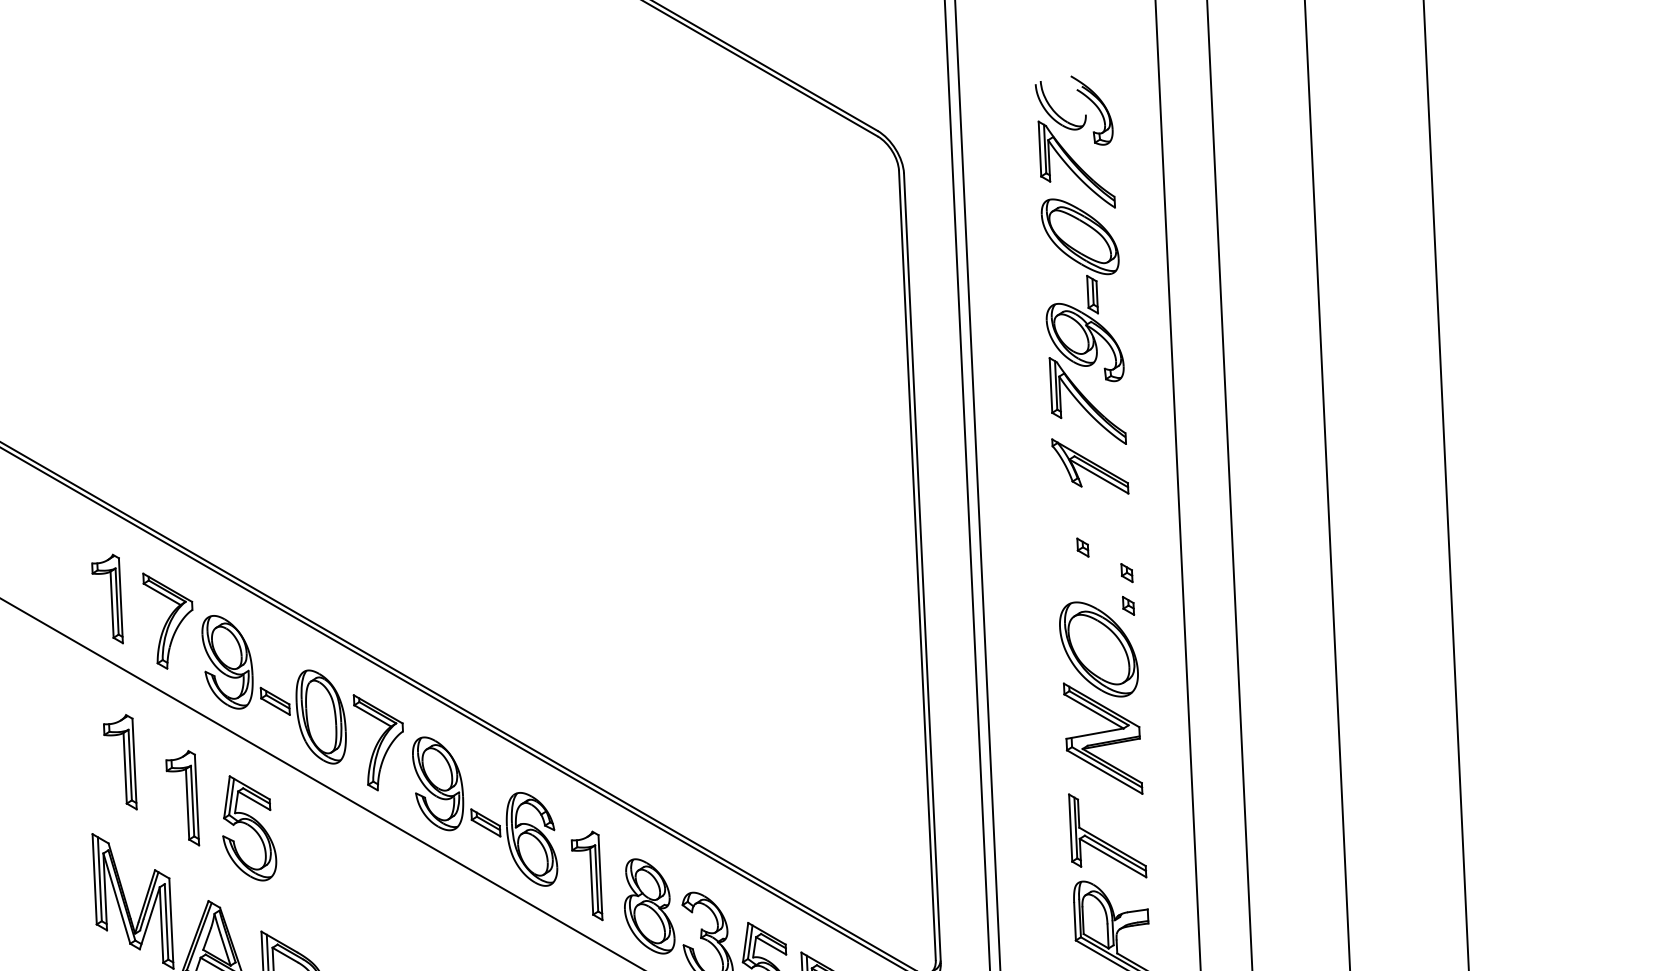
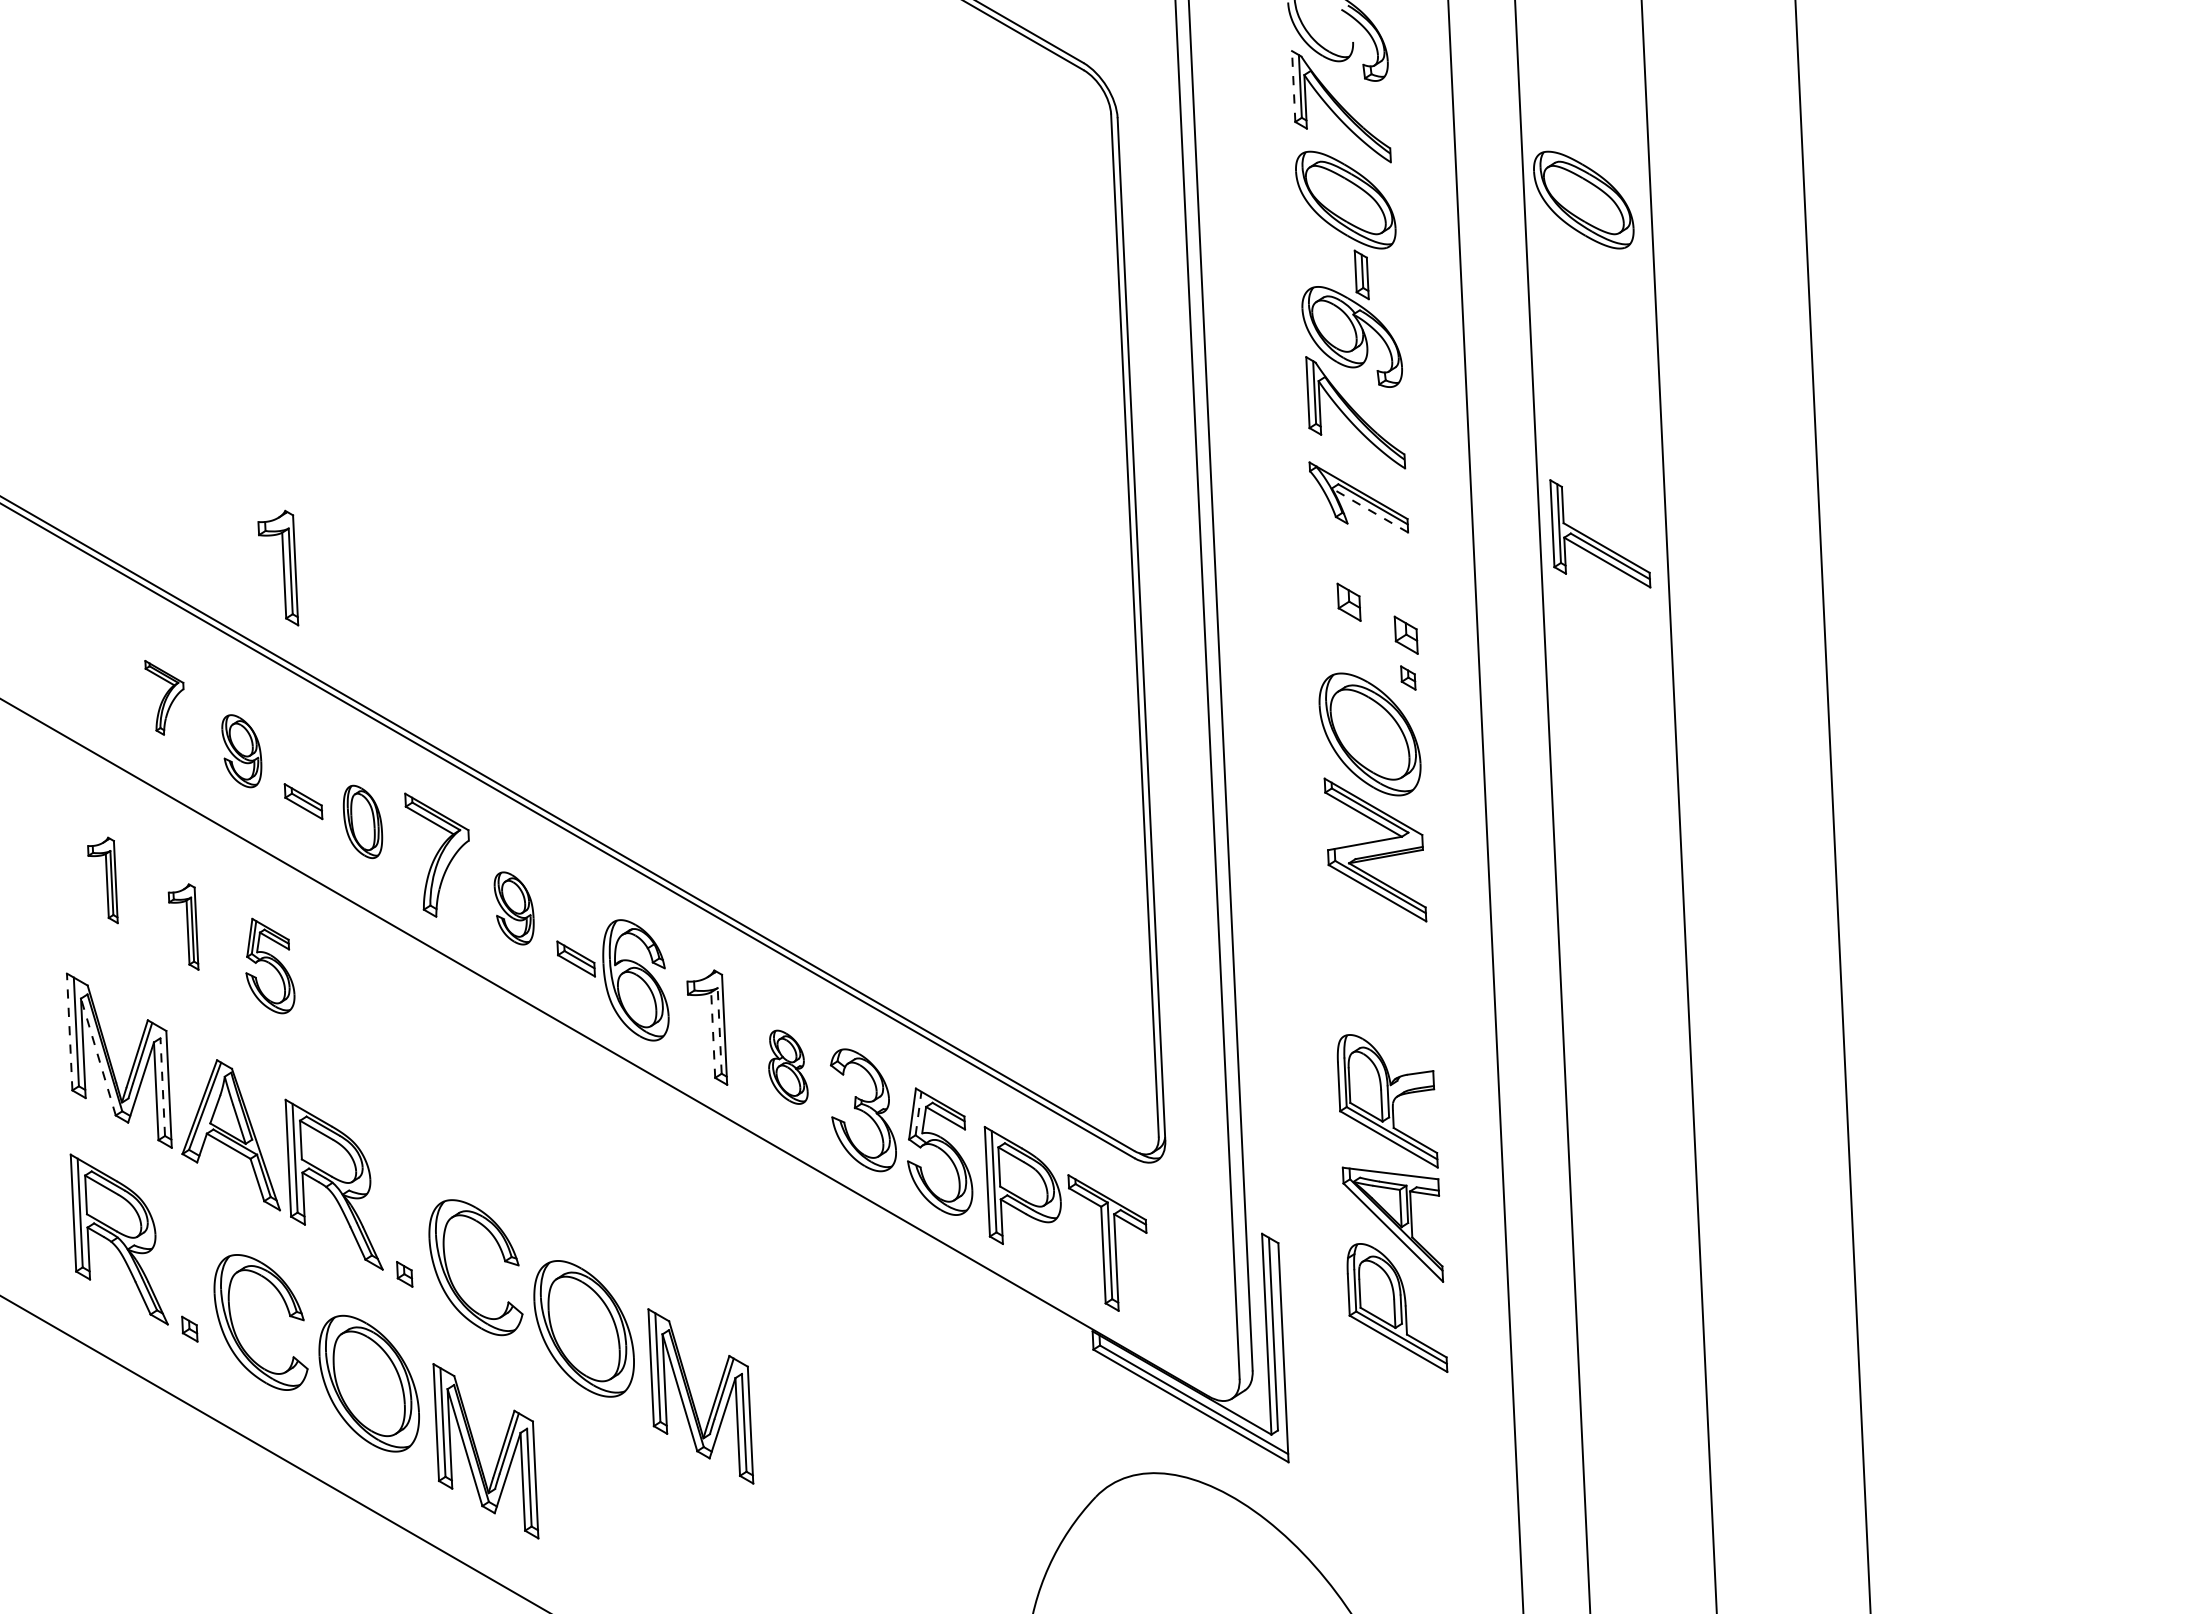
line: (1039, 149) -> (1293, 86), solid -> dashed
part: (1263, 236) -> (1583, 199), added
line: (1098, 476) -> (1369, 510), solid -> dashed
part: (1083, 547) -> (1349, 602), size x1.6
part: (1127, 573) -> (1406, 635), size x1.6
part: (107, 598) -> (278, 567), moved
part: (167, 620) -> (164, 697), size x0.6
part: (227, 662) -> (241, 751), size x0.6
part: (320, 716) -> (362, 821), size x0.6
part: (120, 762) -> (102, 880), size x0.7
part: (437, 783) -> (513, 908), size x0.6
part: (182, 797) -> (183, 926), size x0.7
part: (249, 827) -> (270, 965), size x0.7
part: (1103, 840) -> (1594, 539), moved
line: (94, 878) -> (69, 1031), solid -> dashed
line: (596, 878) -> (719, 1030), solid -> dashed
line: (591, 881) -> (713, 1035), solid -> dashed
line: (116, 898) -> (98, 1057), solid -> dashed
part: (649, 906) -> (788, 1067), size x0.6
line: (166, 922) -> (162, 1087), solid -> dashed
line: (750, 942) -> (918, 1113), solid -> dashed

